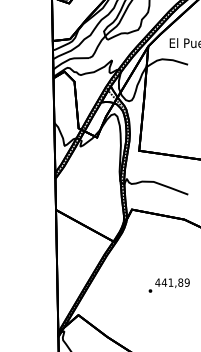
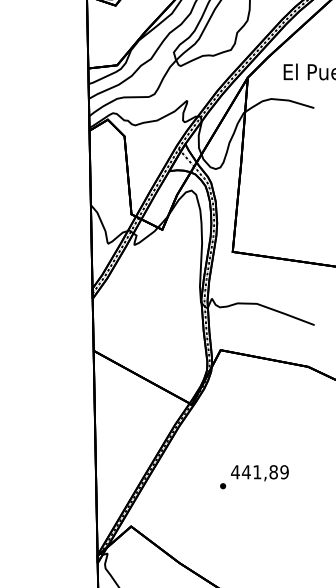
text: (168, 285) -> (253, 476), moved

